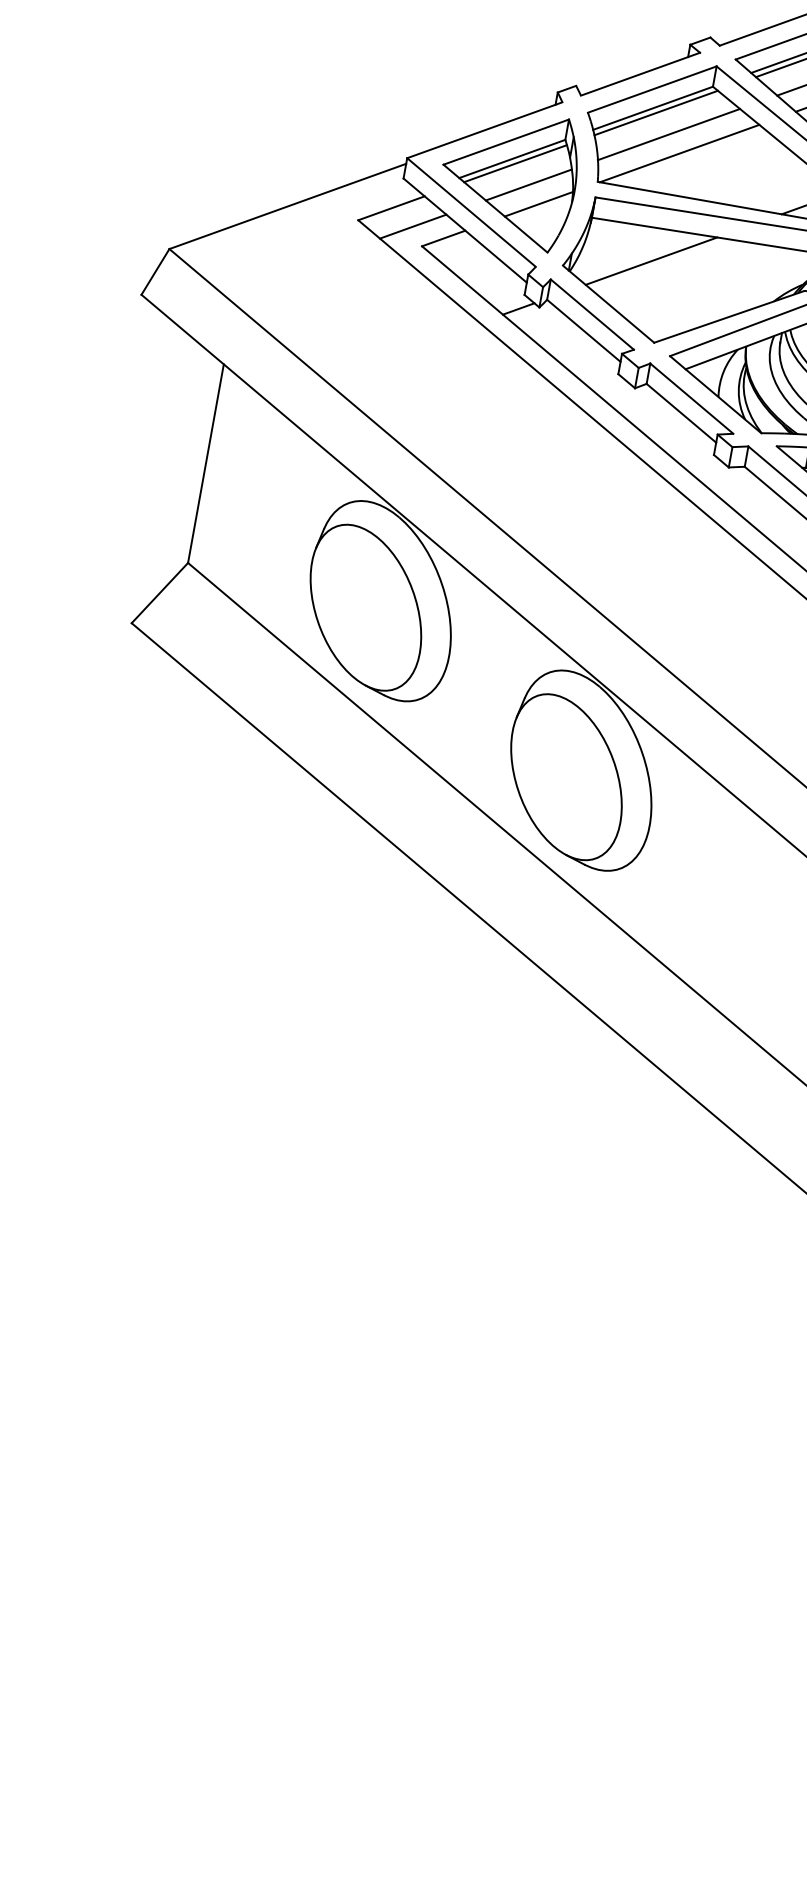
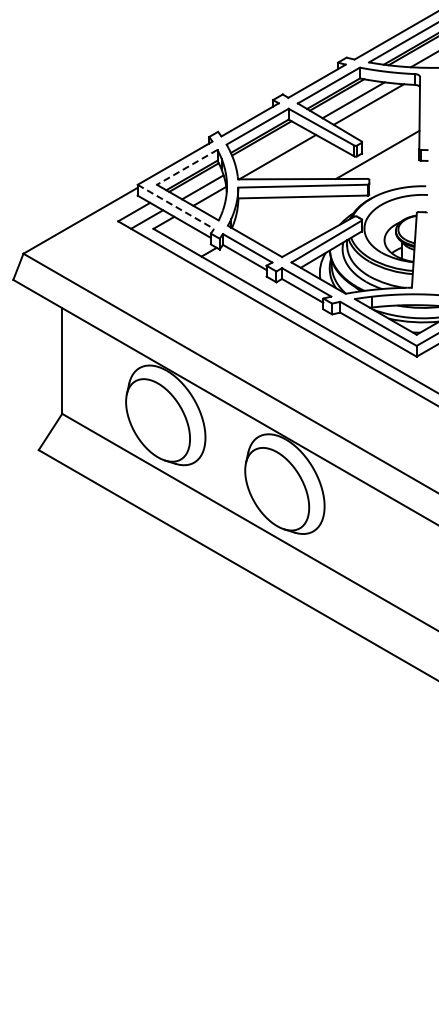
line: (669, 134) -> (270, 148), removed
line: (506, 142) -> (187, 167), solid -> dashed
line: (472, 213) -> (176, 207), solid -> dashed
line: (650, 259) -> (272, 214), removed

